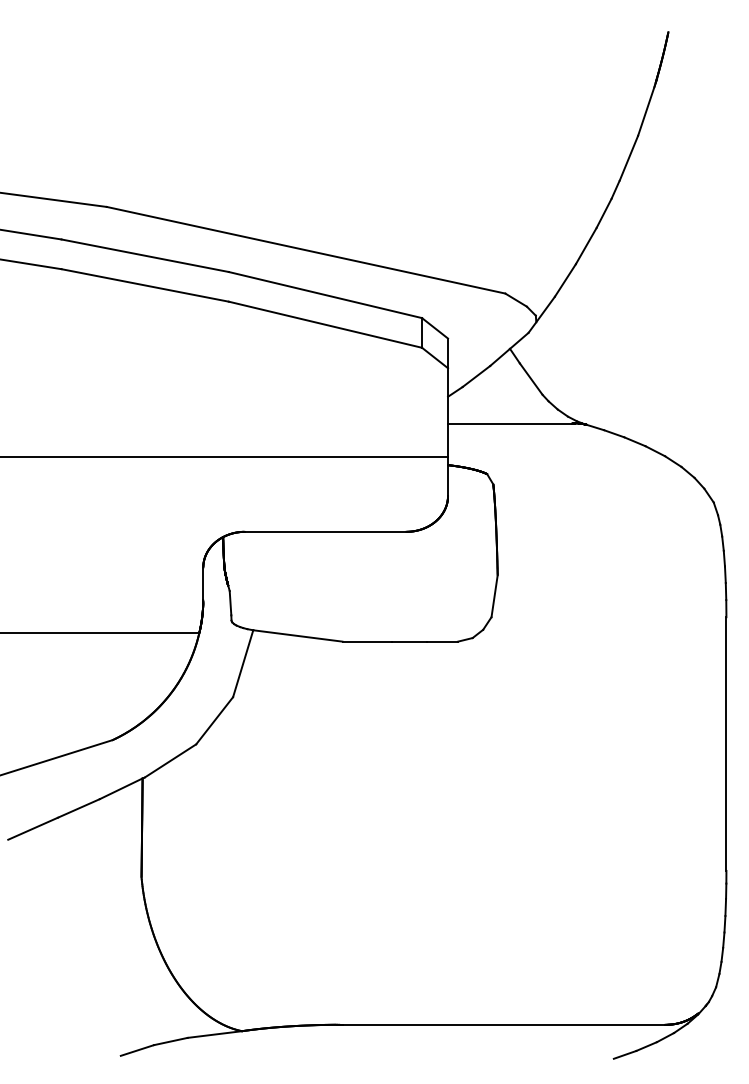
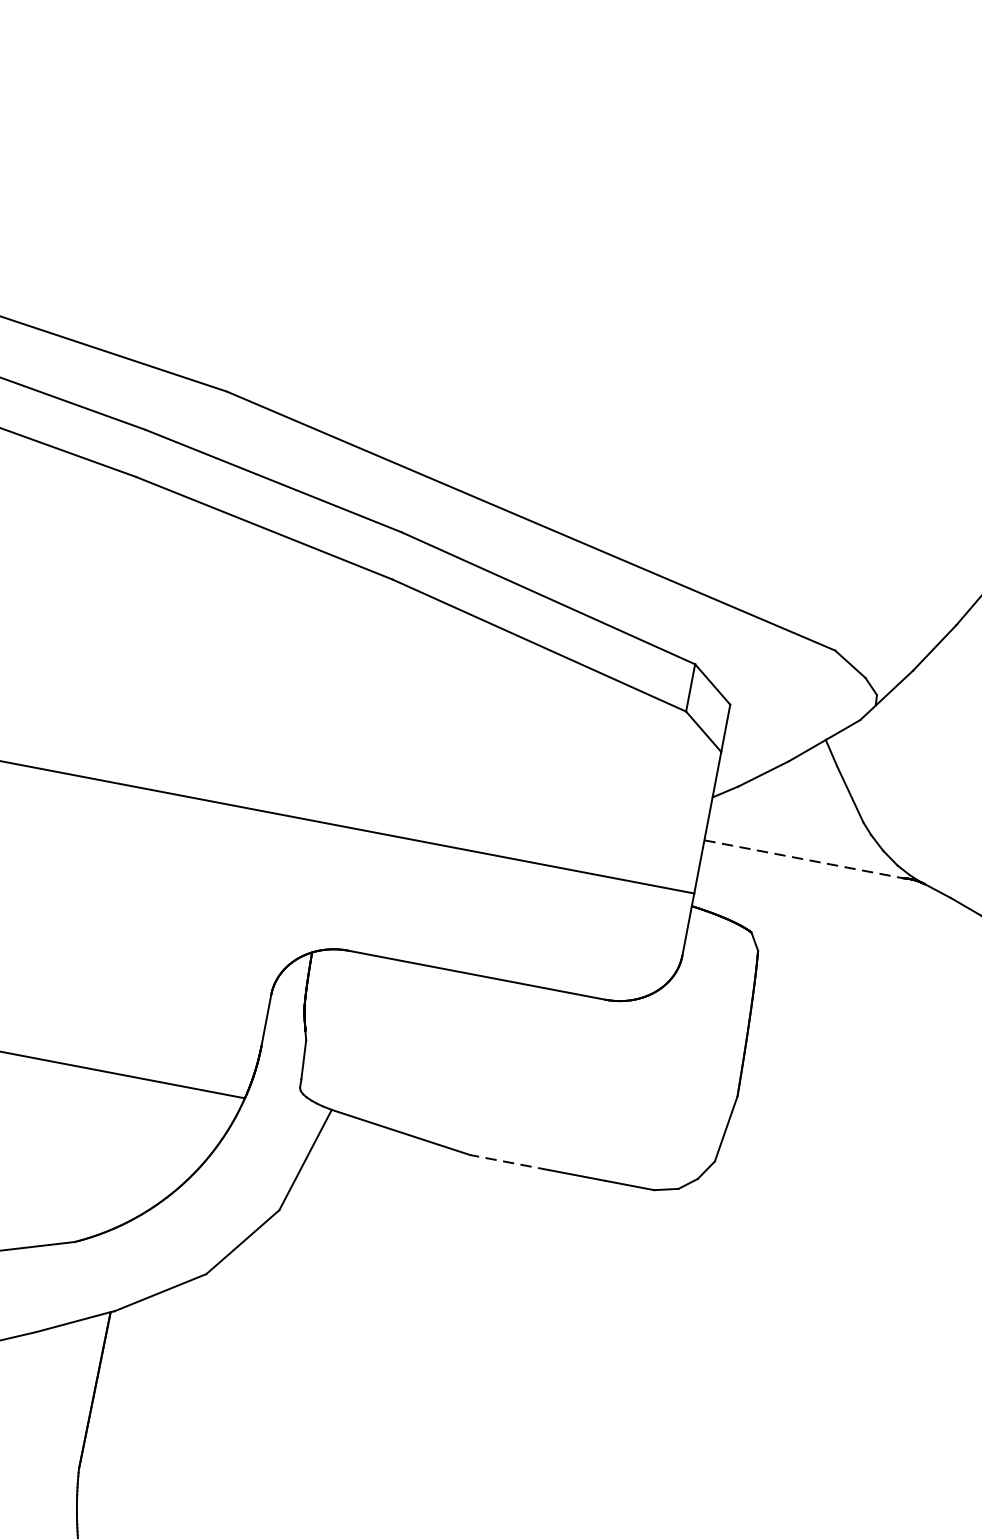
line: (510, 423) -> (803, 858), solid -> dashed
line: (367, 641) -> (510, 1162), solid -> dashed

